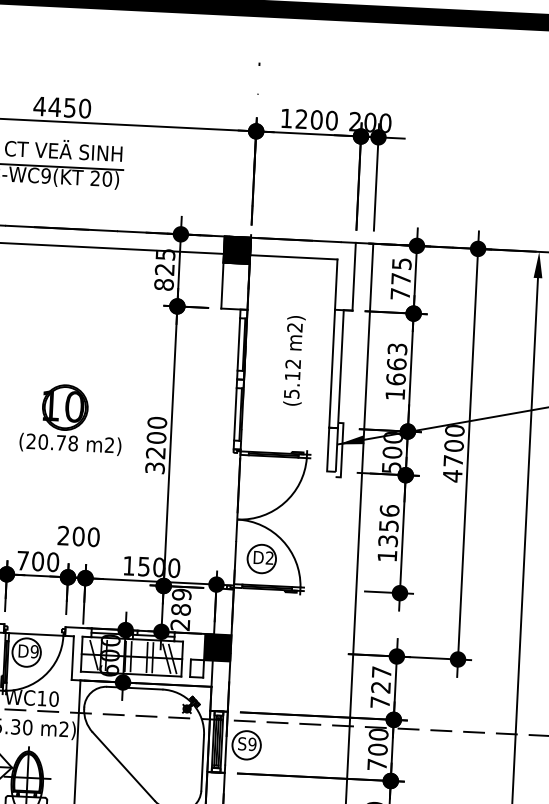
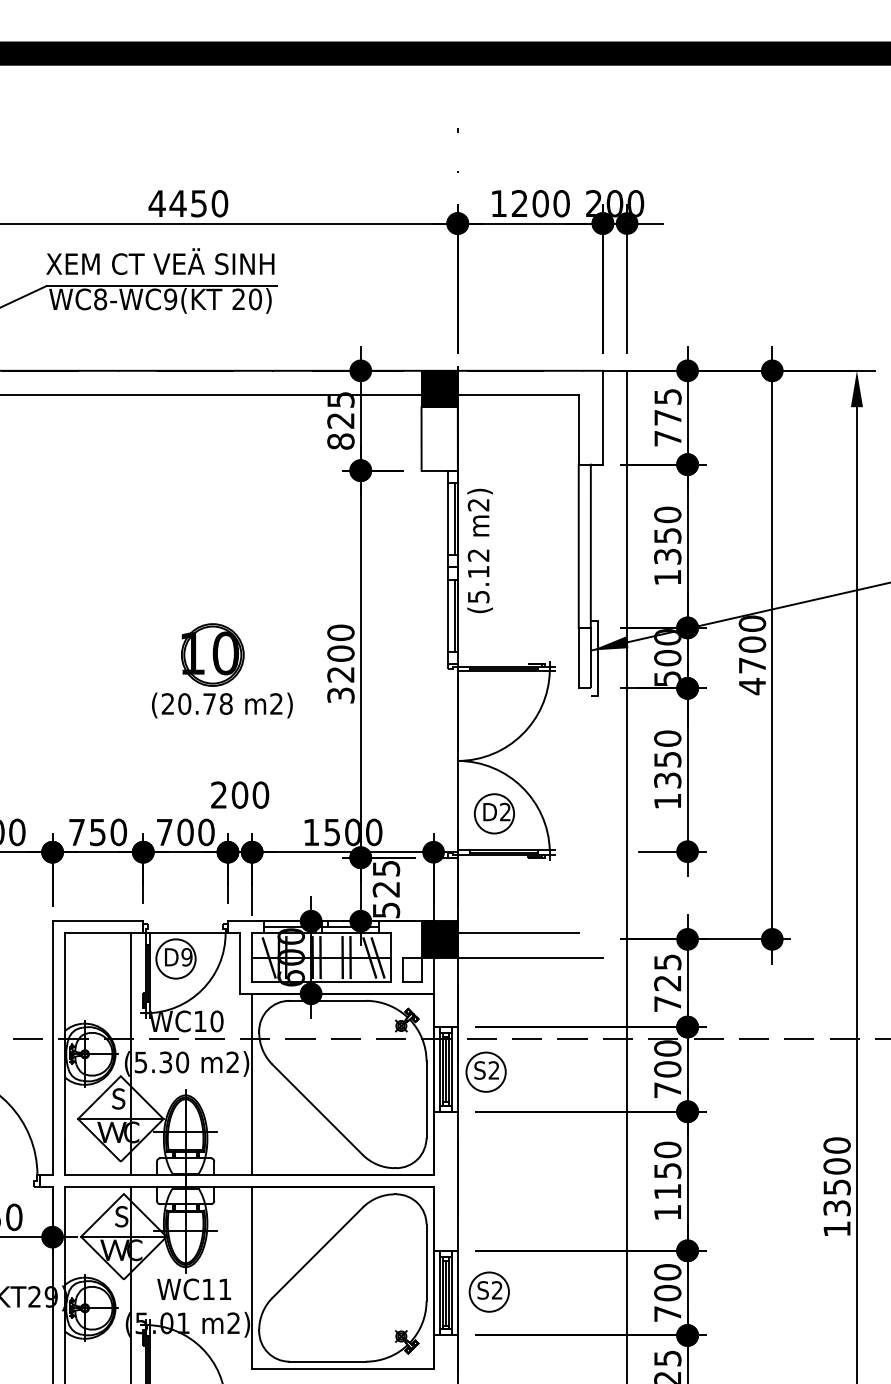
text: (293, 360) -> (479, 550), moved
text: (396, 364) -> (667, 535), 1663 -> 1350
part: (71, 419) -> (222, 670), moved
text: (389, 510) -> (667, 738), 1356 -> 1350
text: (181, 609) -> (386, 889), 289 -> 525
line: (274, 646) -> (517, 933), added
line: (282, 664) -> (529, 957), added
text: (381, 672) -> (667, 962), 727 -> 725
text: (252, 744) -> (493, 1070), S9 -> S2

